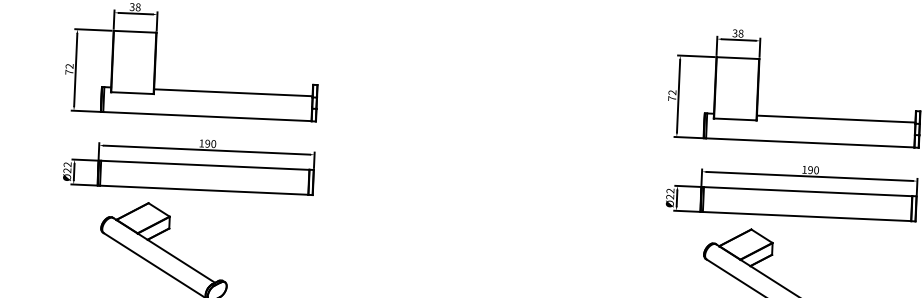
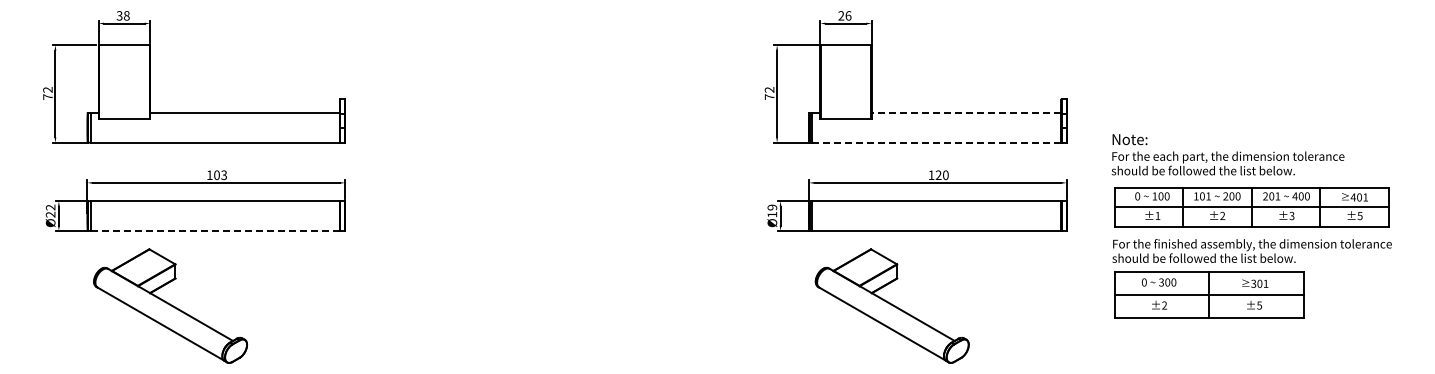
text: (737, 33) -> (844, 15), 38 -> 26
line: (836, 118) -> (966, 112), solid -> dashed
line: (809, 142) -> (936, 142), solid -> dashed
text: (210, 143) -> (220, 174), 190 -> 103
text: (810, 170) -> (938, 175), 190 -> 120
line: (204, 189) -> (215, 230), solid -> dashed
text: (670, 193) -> (772, 210), Ø22 -> Ø19

